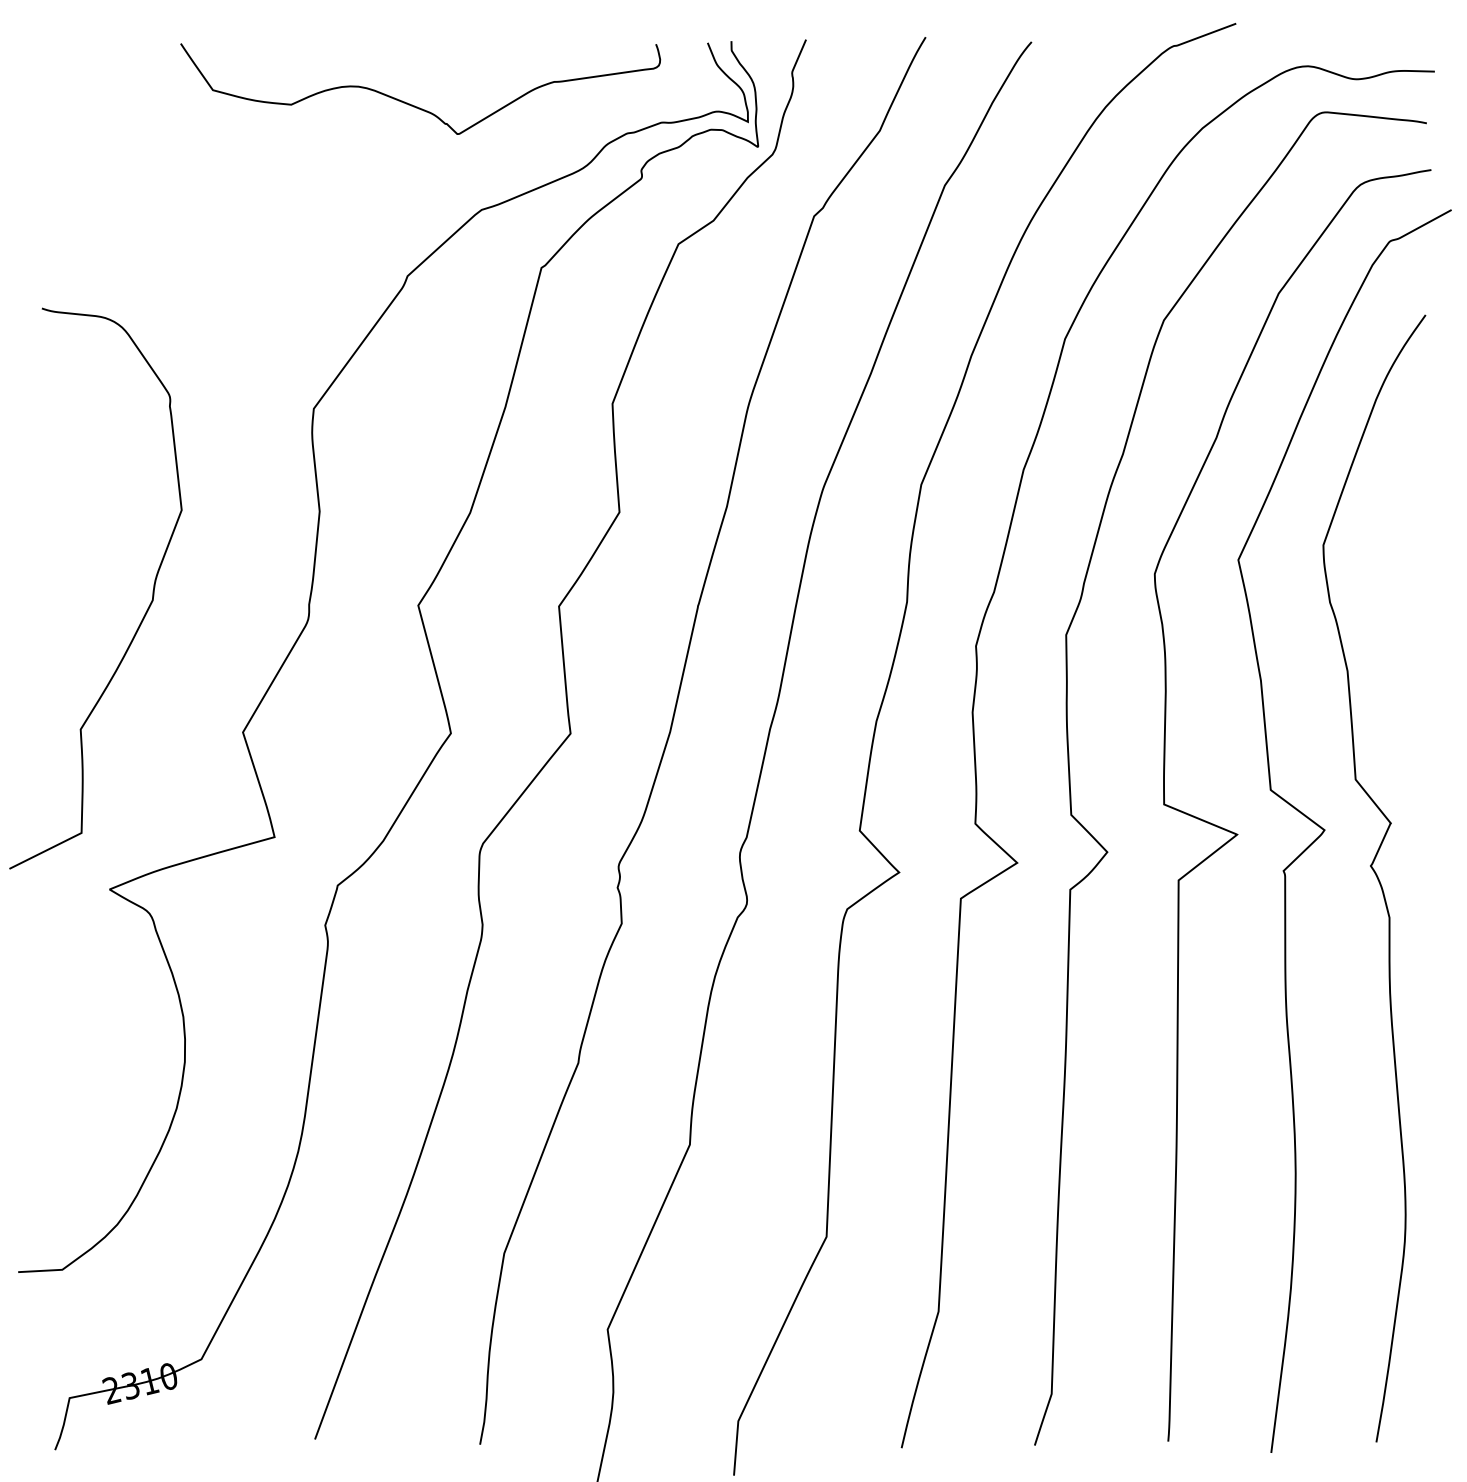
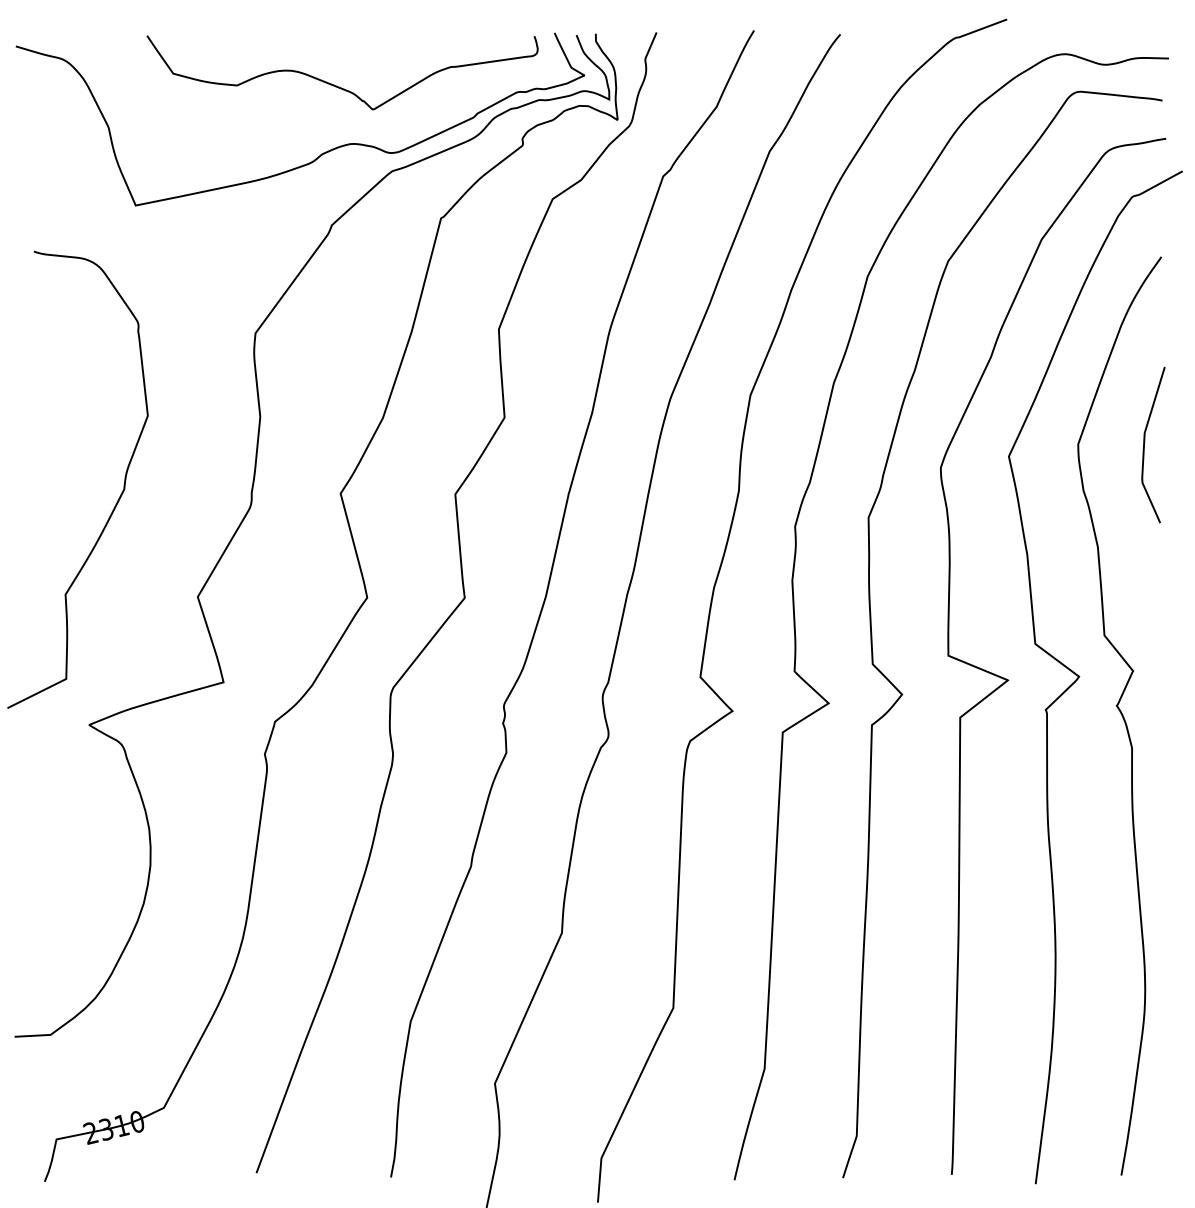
curve: (394, 188) -> (321, 153), added
curve: (1406, 542) -> (1145, 442), added

